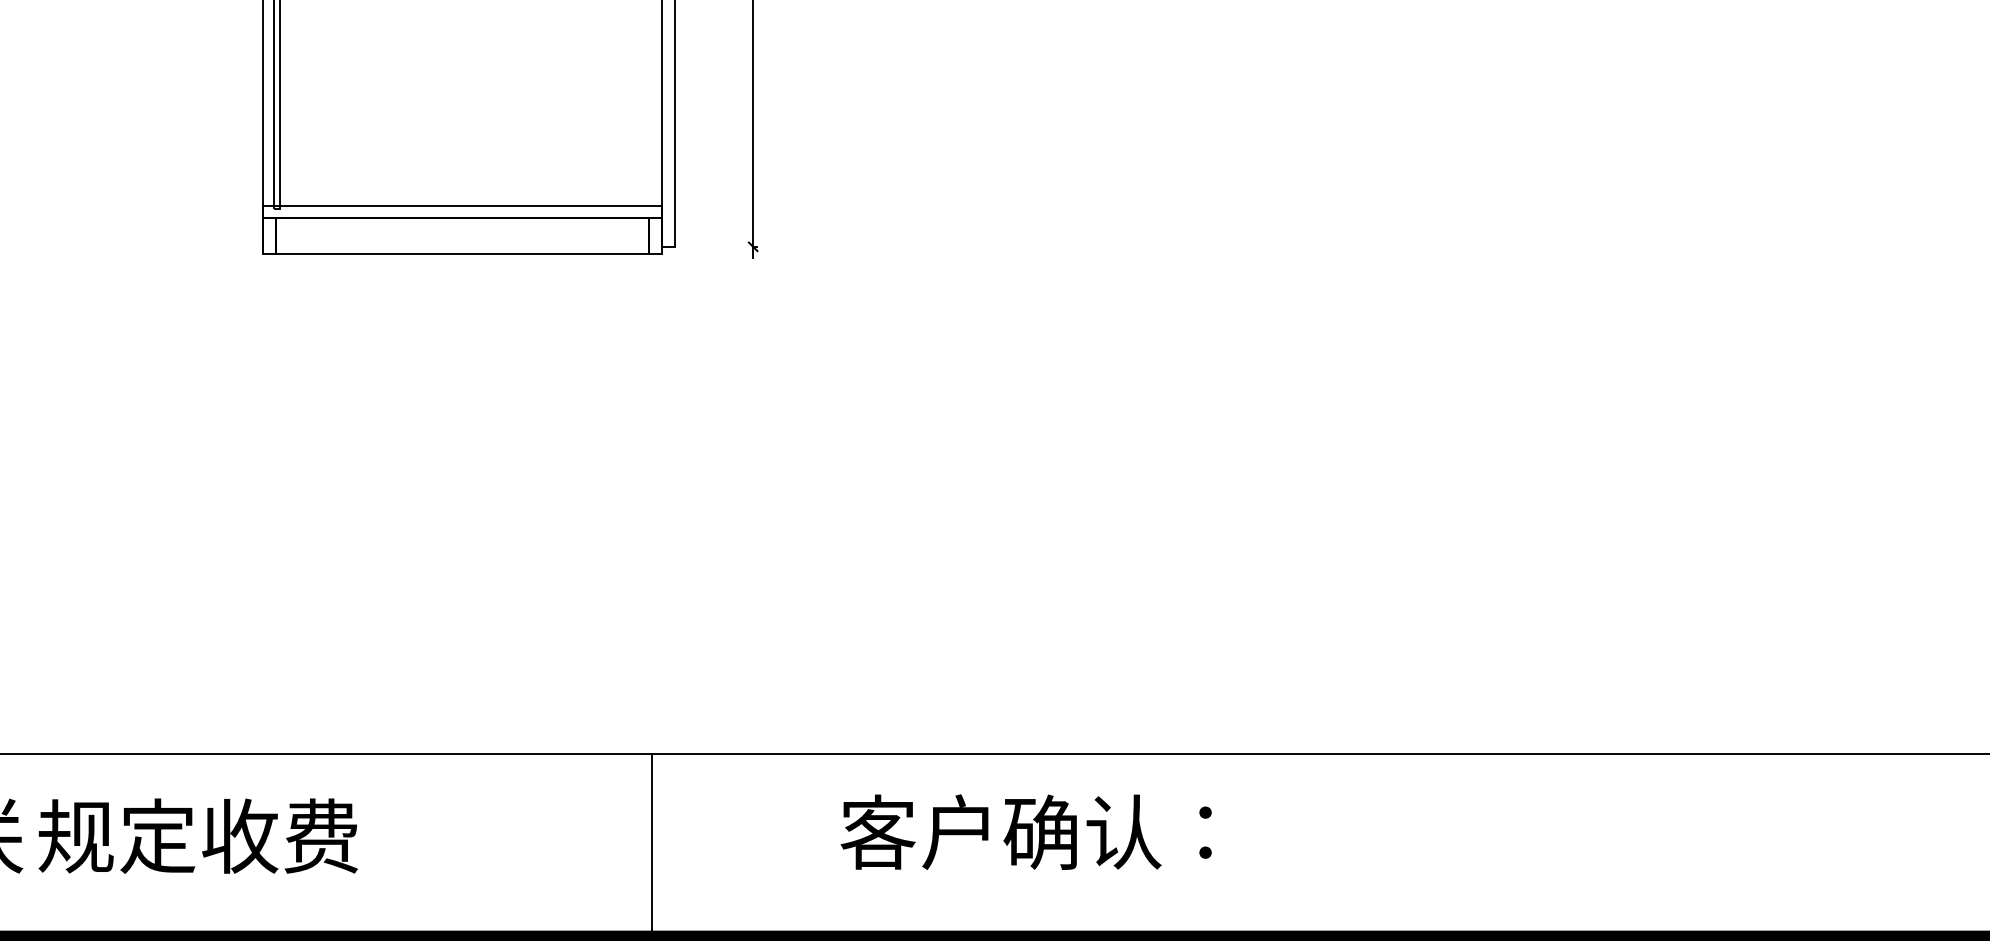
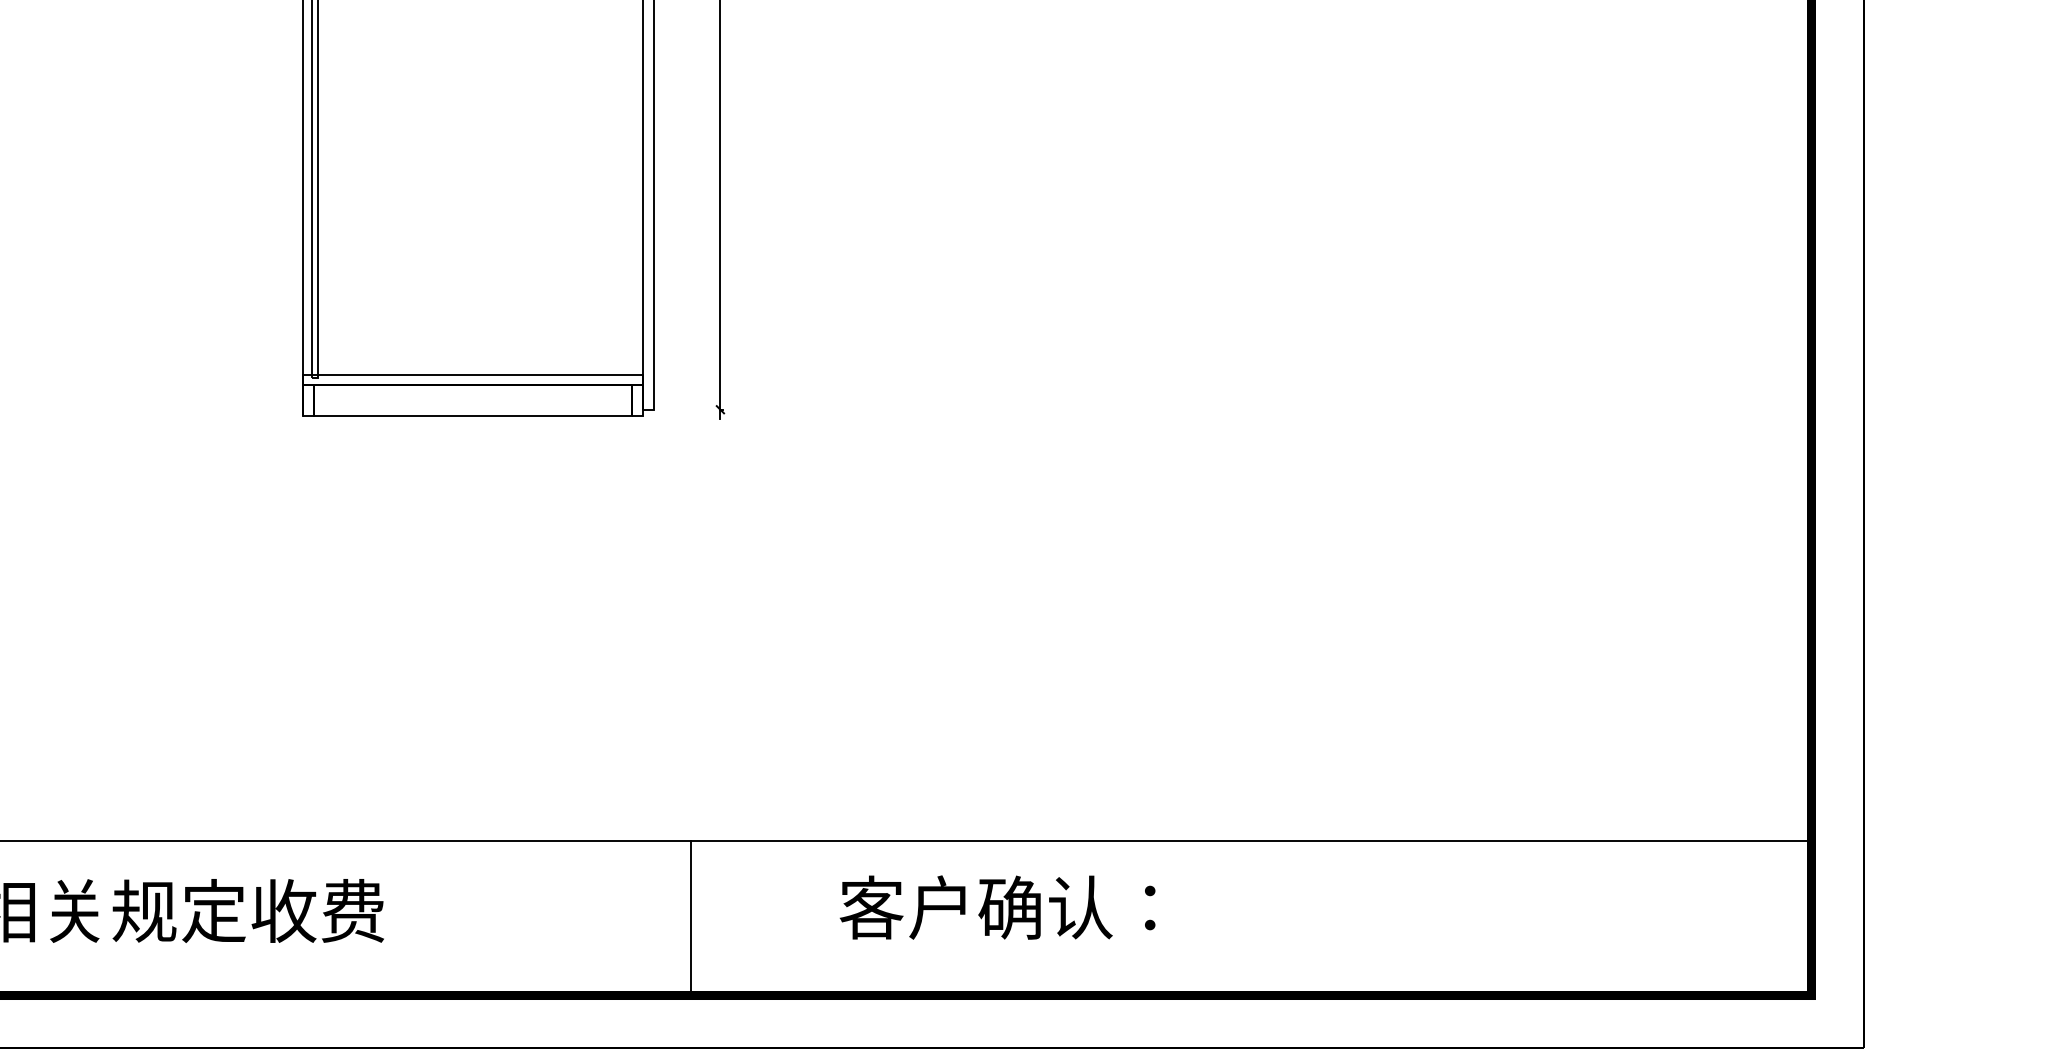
text: (1026, 832) -> (997, 907), moved
line: (652, 845) -> (691, 918), moved

